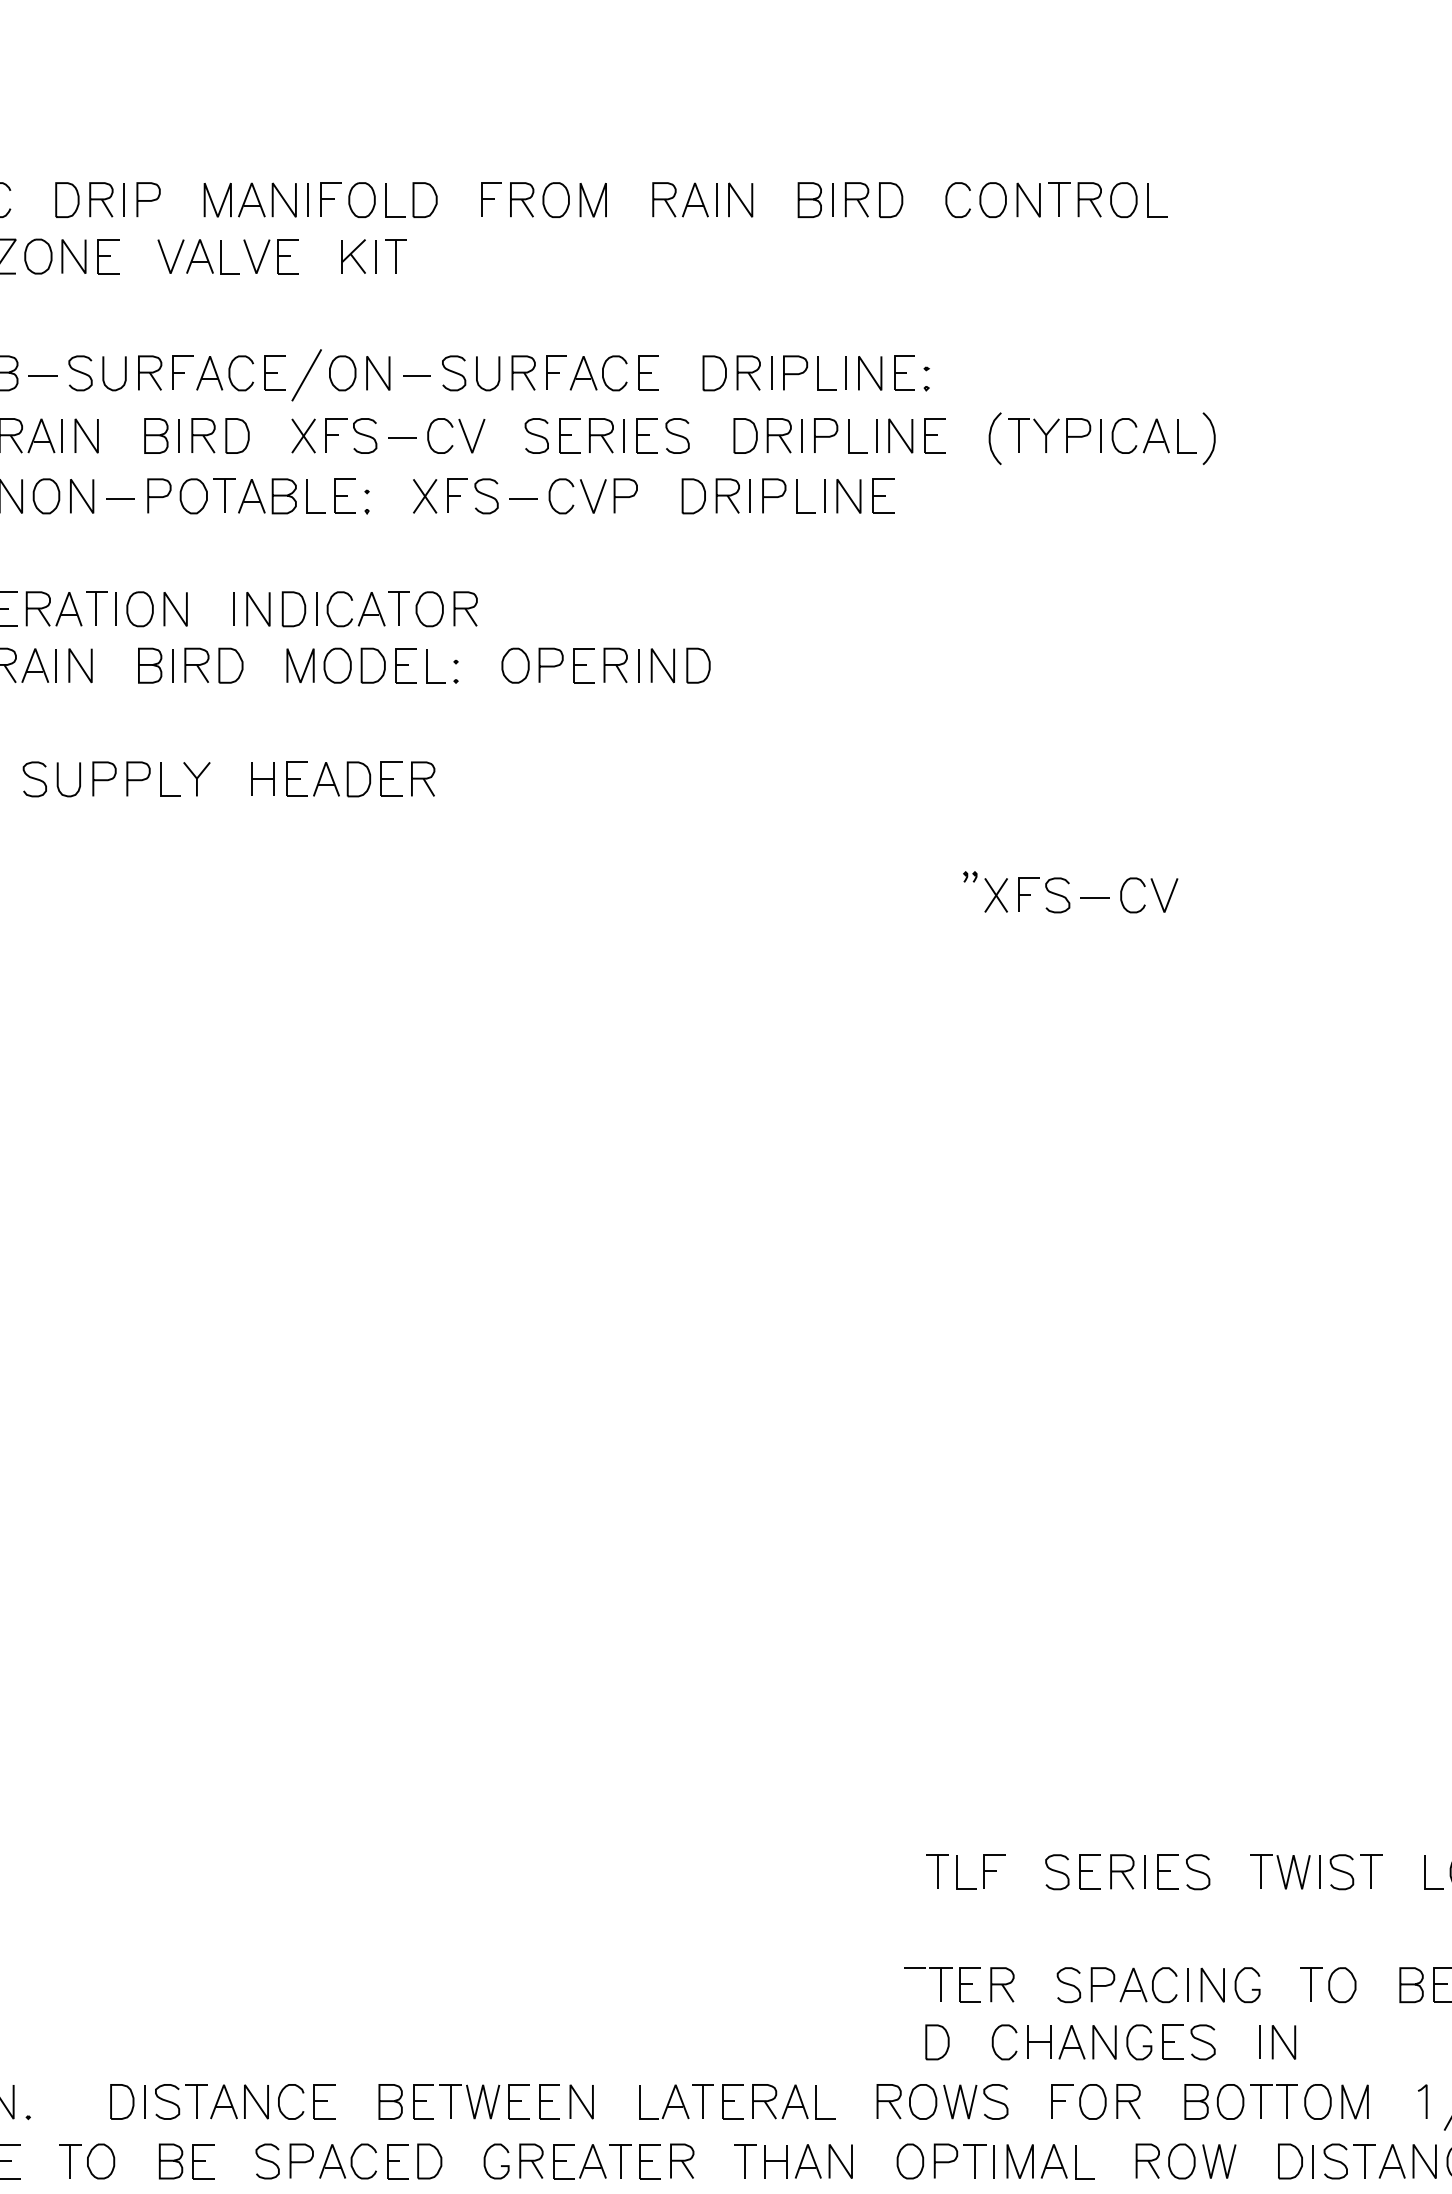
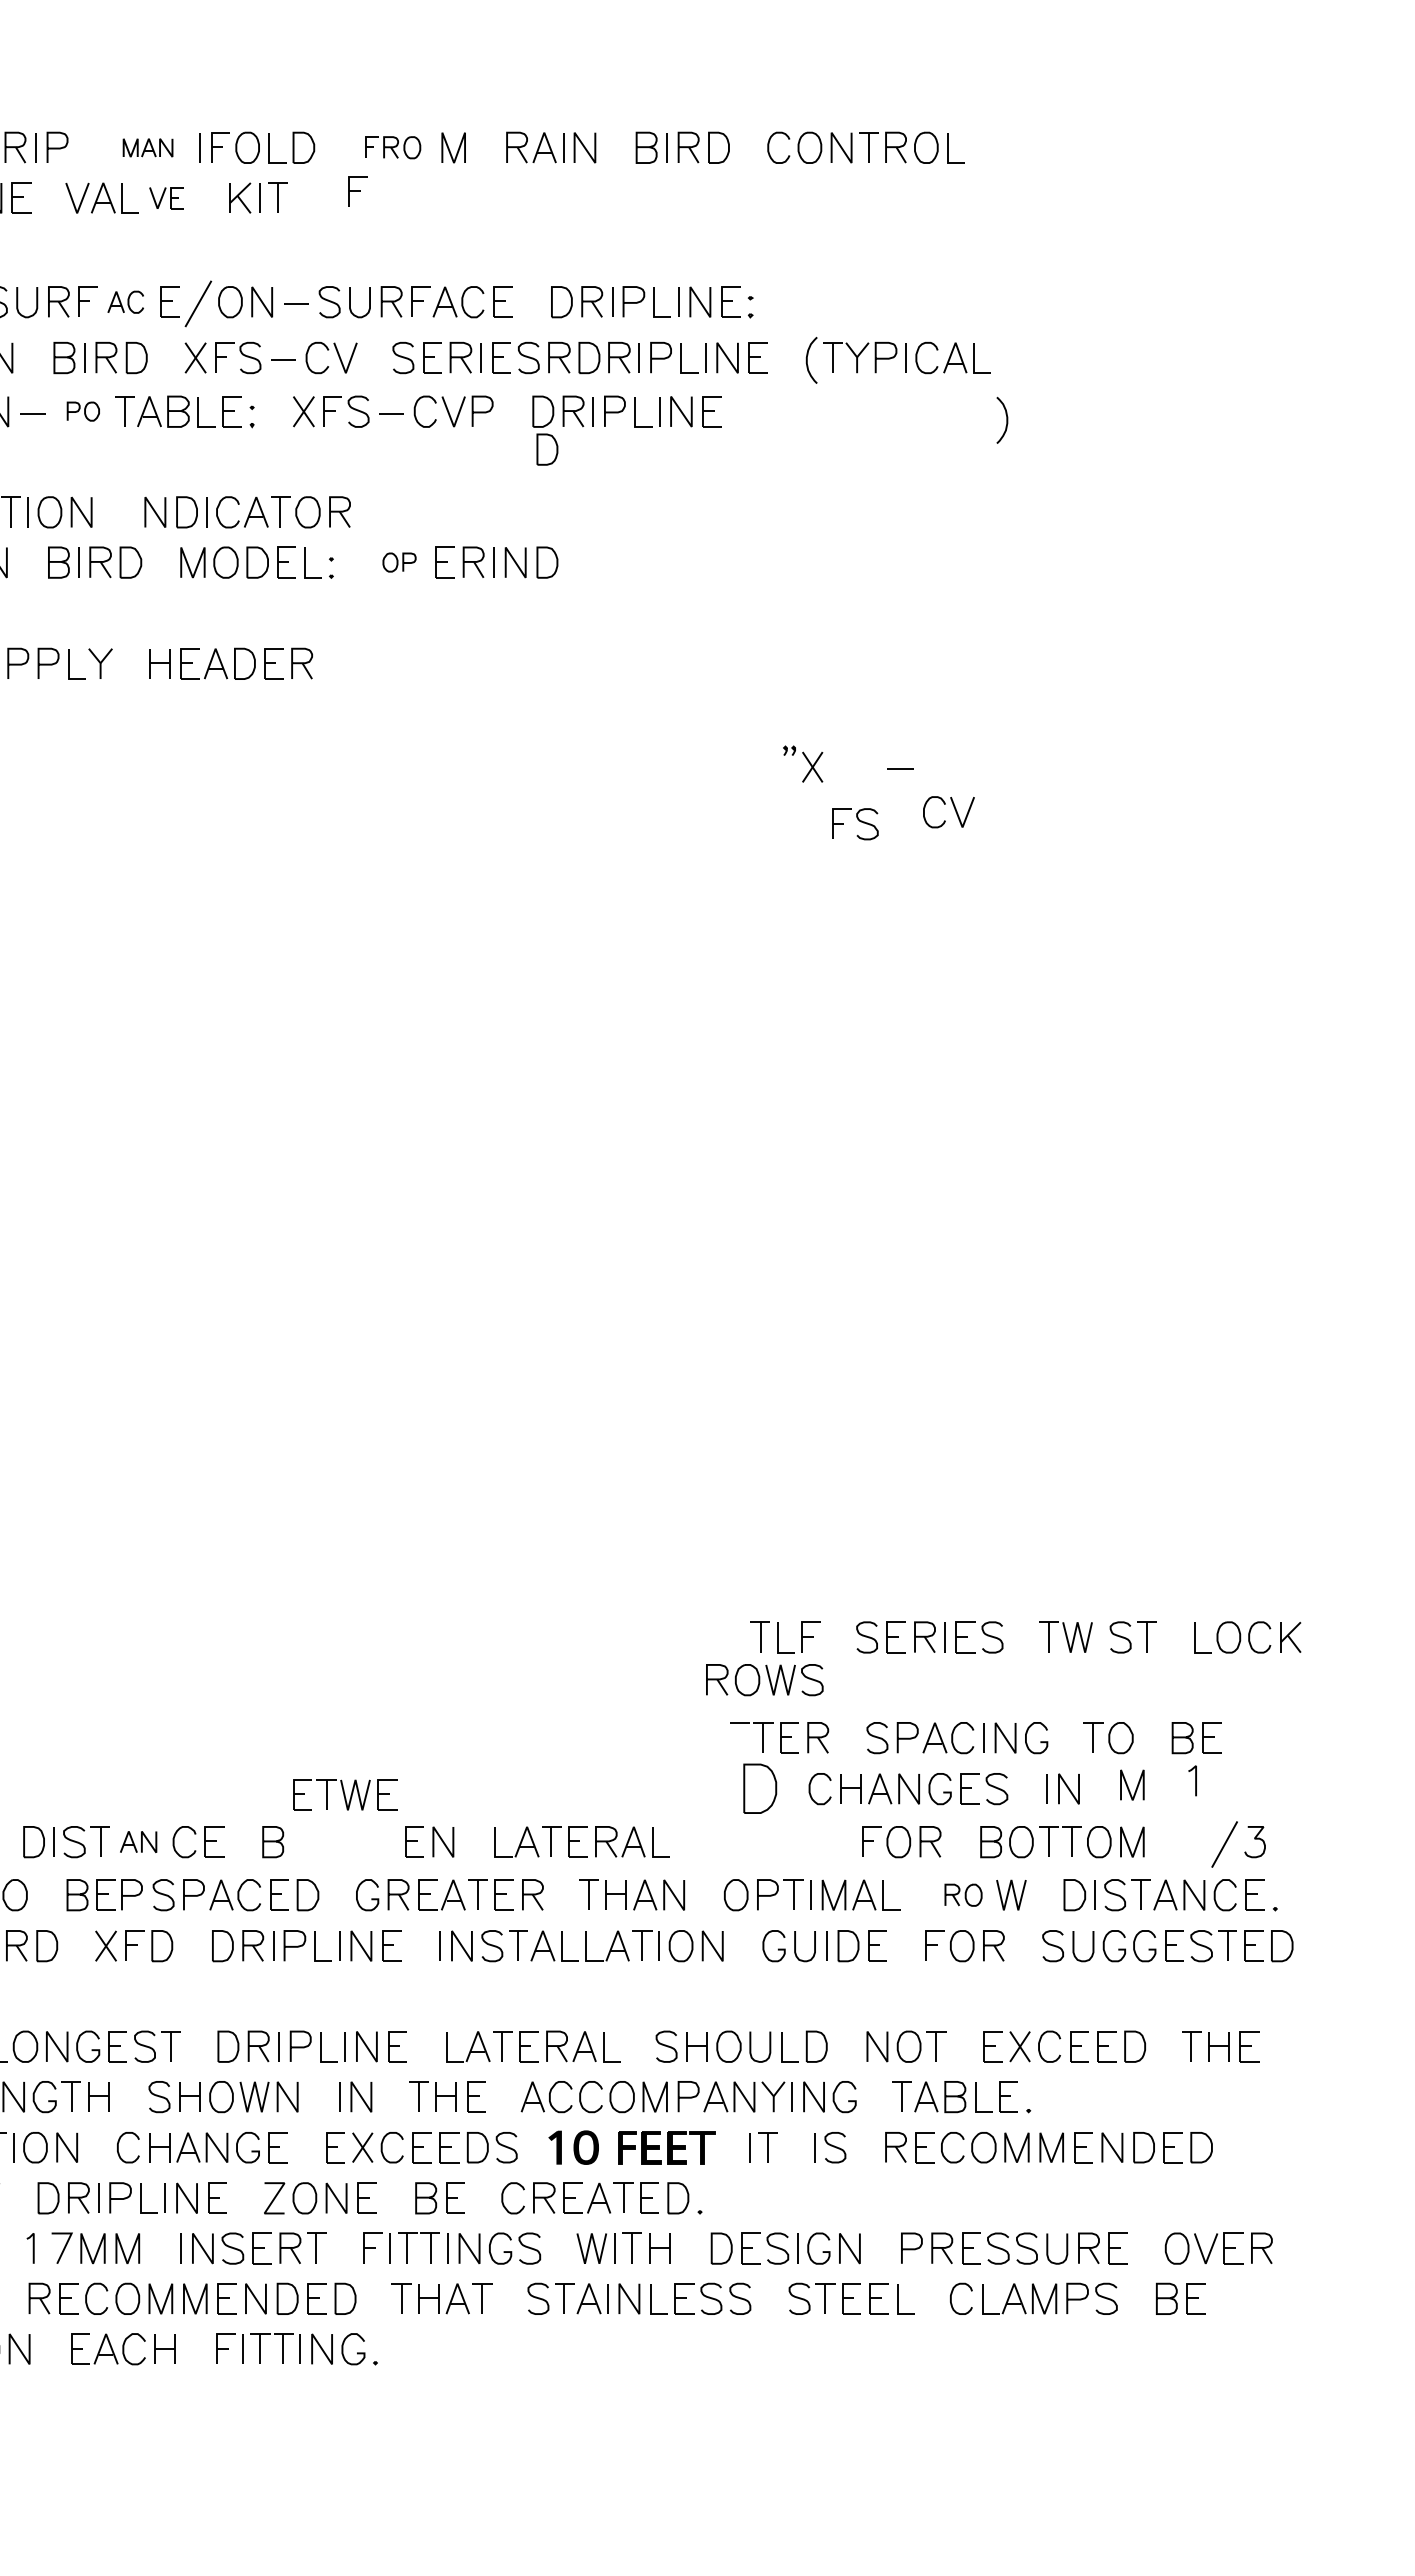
part: (249, 199) -> (147, 147), size x0.6
part: (524, 199) -> (392, 147), size x0.7
part: (485, 249) -> (357, 191), added
part: (270, 255) -> (166, 197), size x0.7
part: (224, 373) -> (125, 302), size x0.7
part: (712, 435) -> (559, 357), added
curve: (1213, 438) -> (1006, 420), moved
part: (177, 496) -> (83, 411), size x0.6
part: (698, 538) -> (547, 449), added
line: (233, 609) -> (133, 512), removed
part: (532, 665) -> (399, 562), size x0.6
part: (1155, 892) -> (954, 809), moved
part: (1044, 895) -> (855, 824), moved
line: (1319, 1872) -> (1100, 1637), removed
line: (1350, 2039) -> (1128, 1786), added
part: (937, 2042) -> (760, 1789), size x1.6
part: (239, 2101) -> (138, 1841), size x0.7
part: (471, 2101) -> (345, 1794), moved
line: (1425, 2101) -> (1195, 1780), moved
part: (942, 2102) -> (764, 1680), moved
curve: (231, 2161) -> (131, 1895), added
part: (1165, 2161) -> (963, 1895), size x0.7

